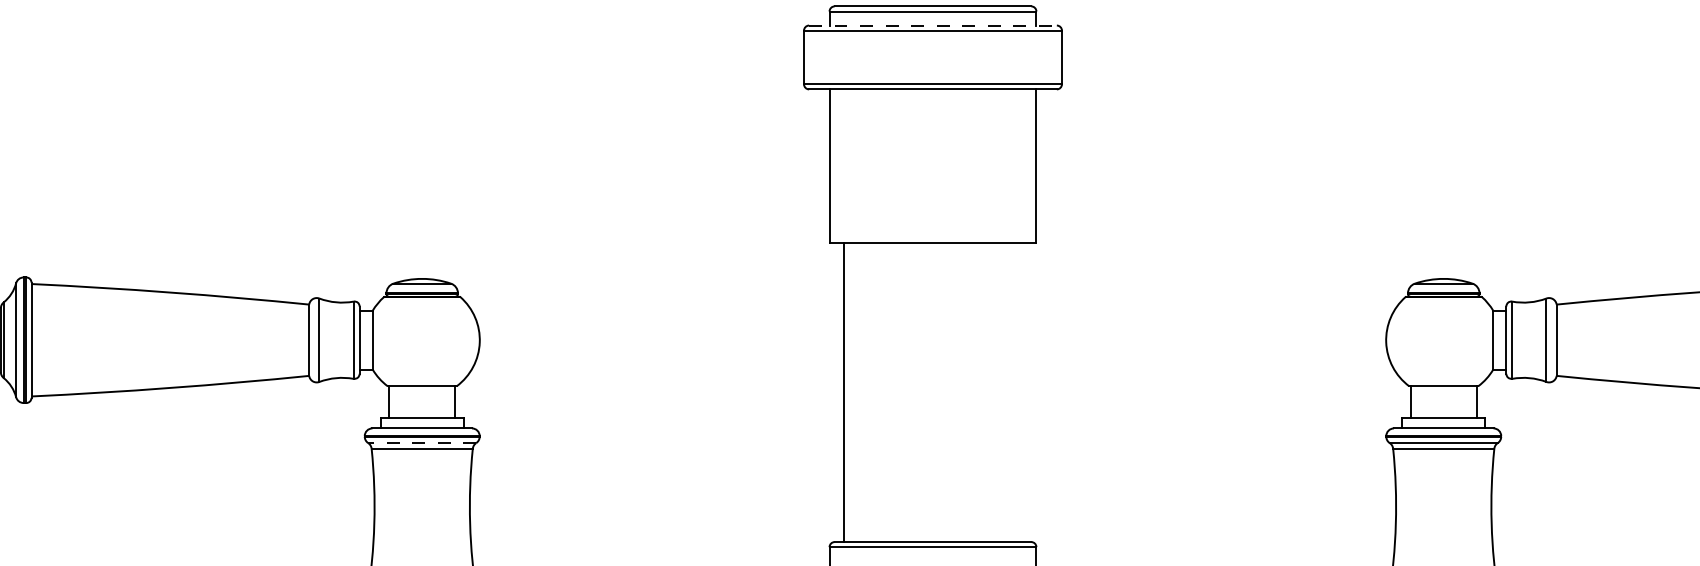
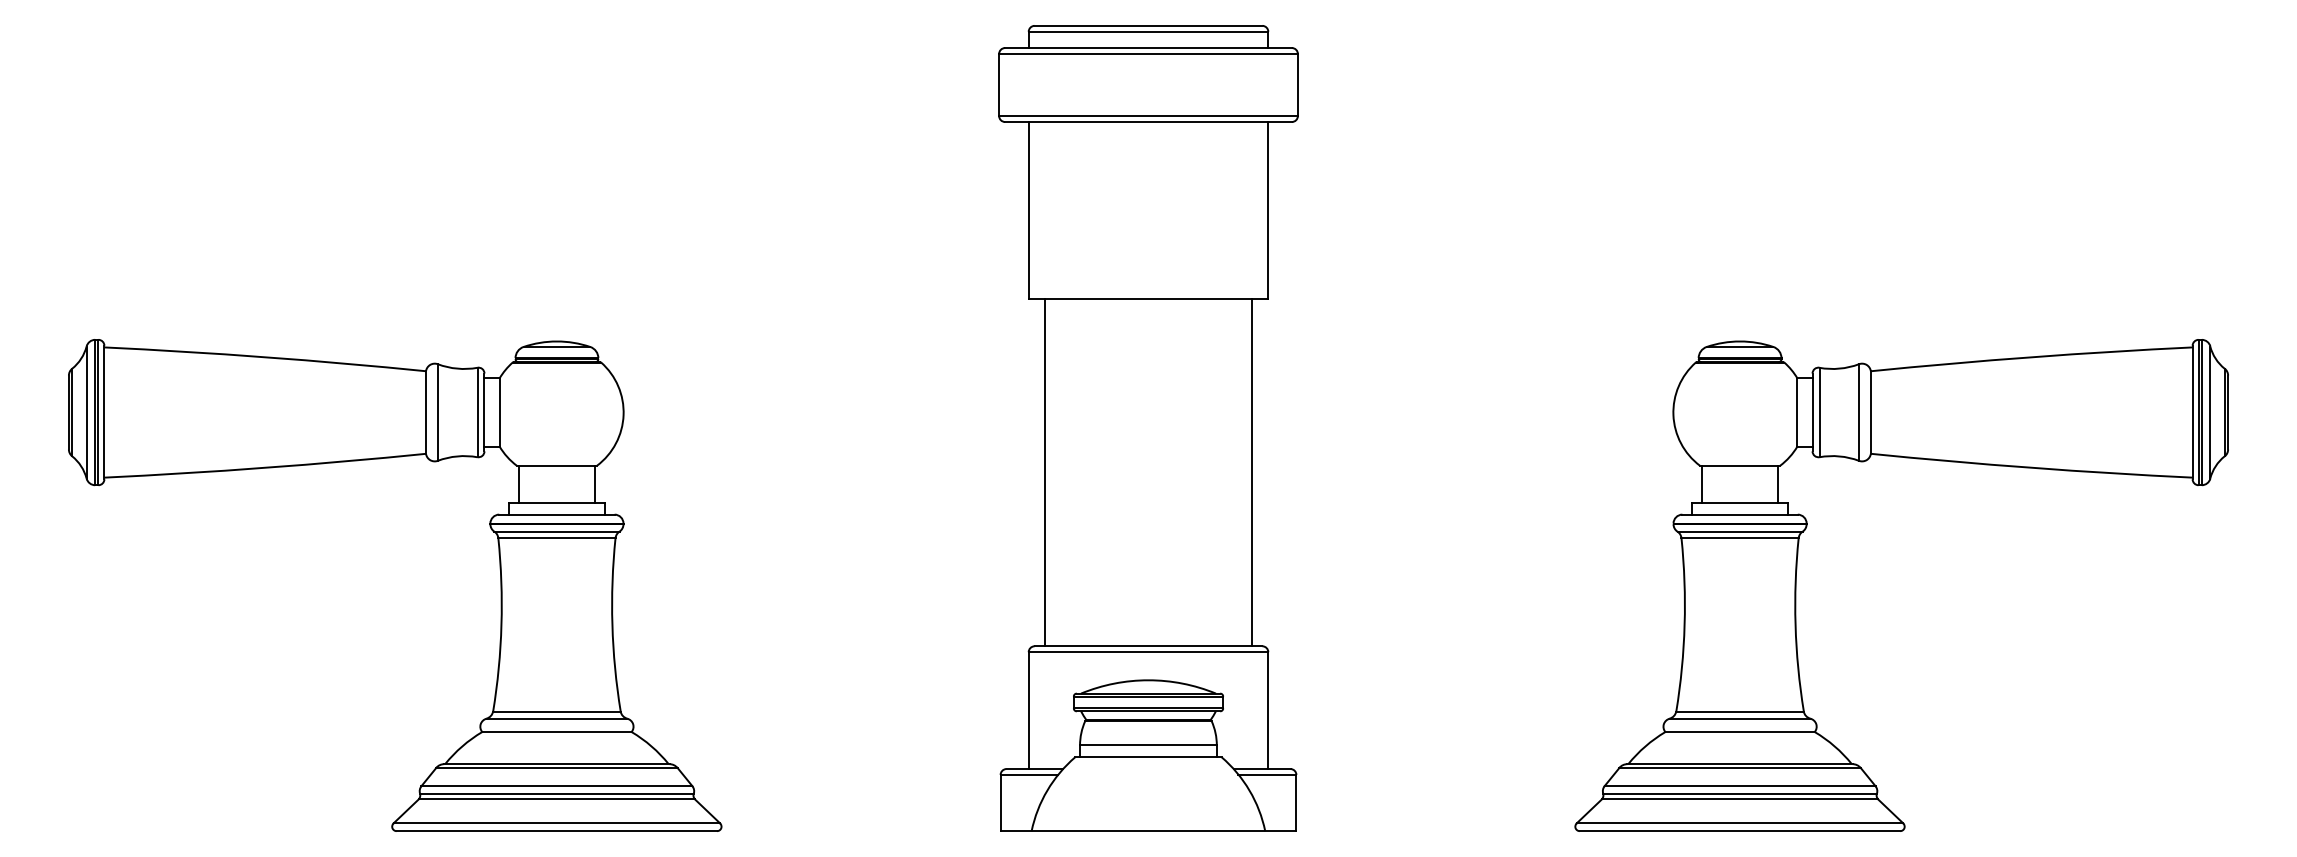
line: (933, 25) -> (1149, 48), dashed -> solid
line: (1022, 392) -> (1252, 472), added
line: (421, 442) -> (556, 531), dashed -> solid

